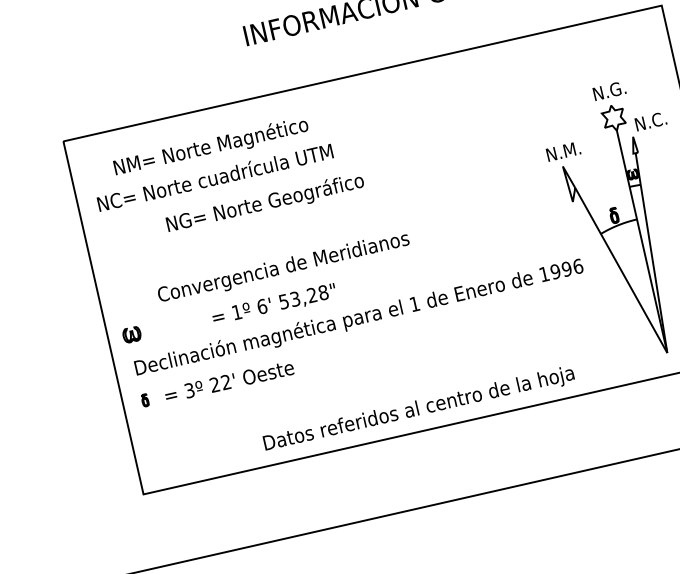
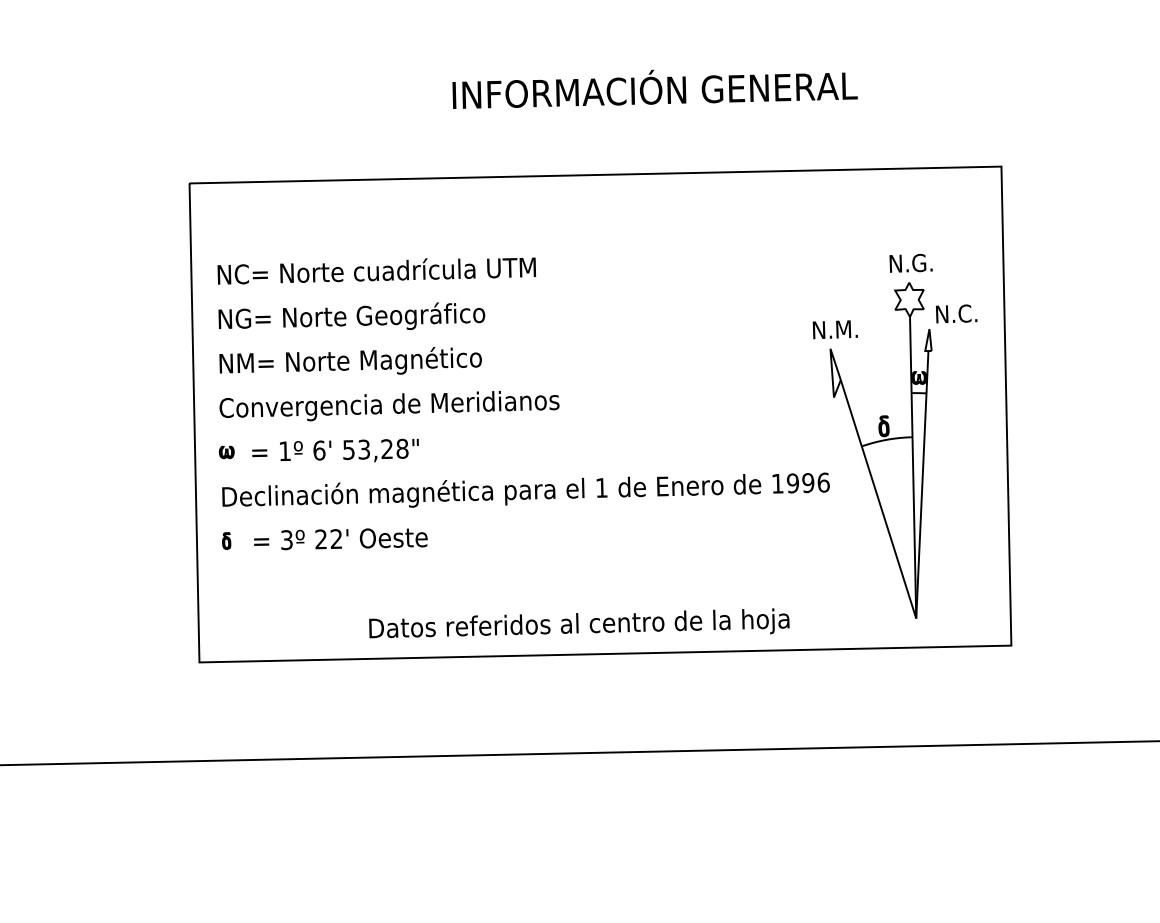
text: (210, 145) -> (350, 360), moved
text: (264, 201) -> (351, 315), moved
text: (283, 268) -> (389, 406), moved
text: (274, 304) -> (335, 450), moved
part: (131, 334) -> (226, 452), size x0.62

